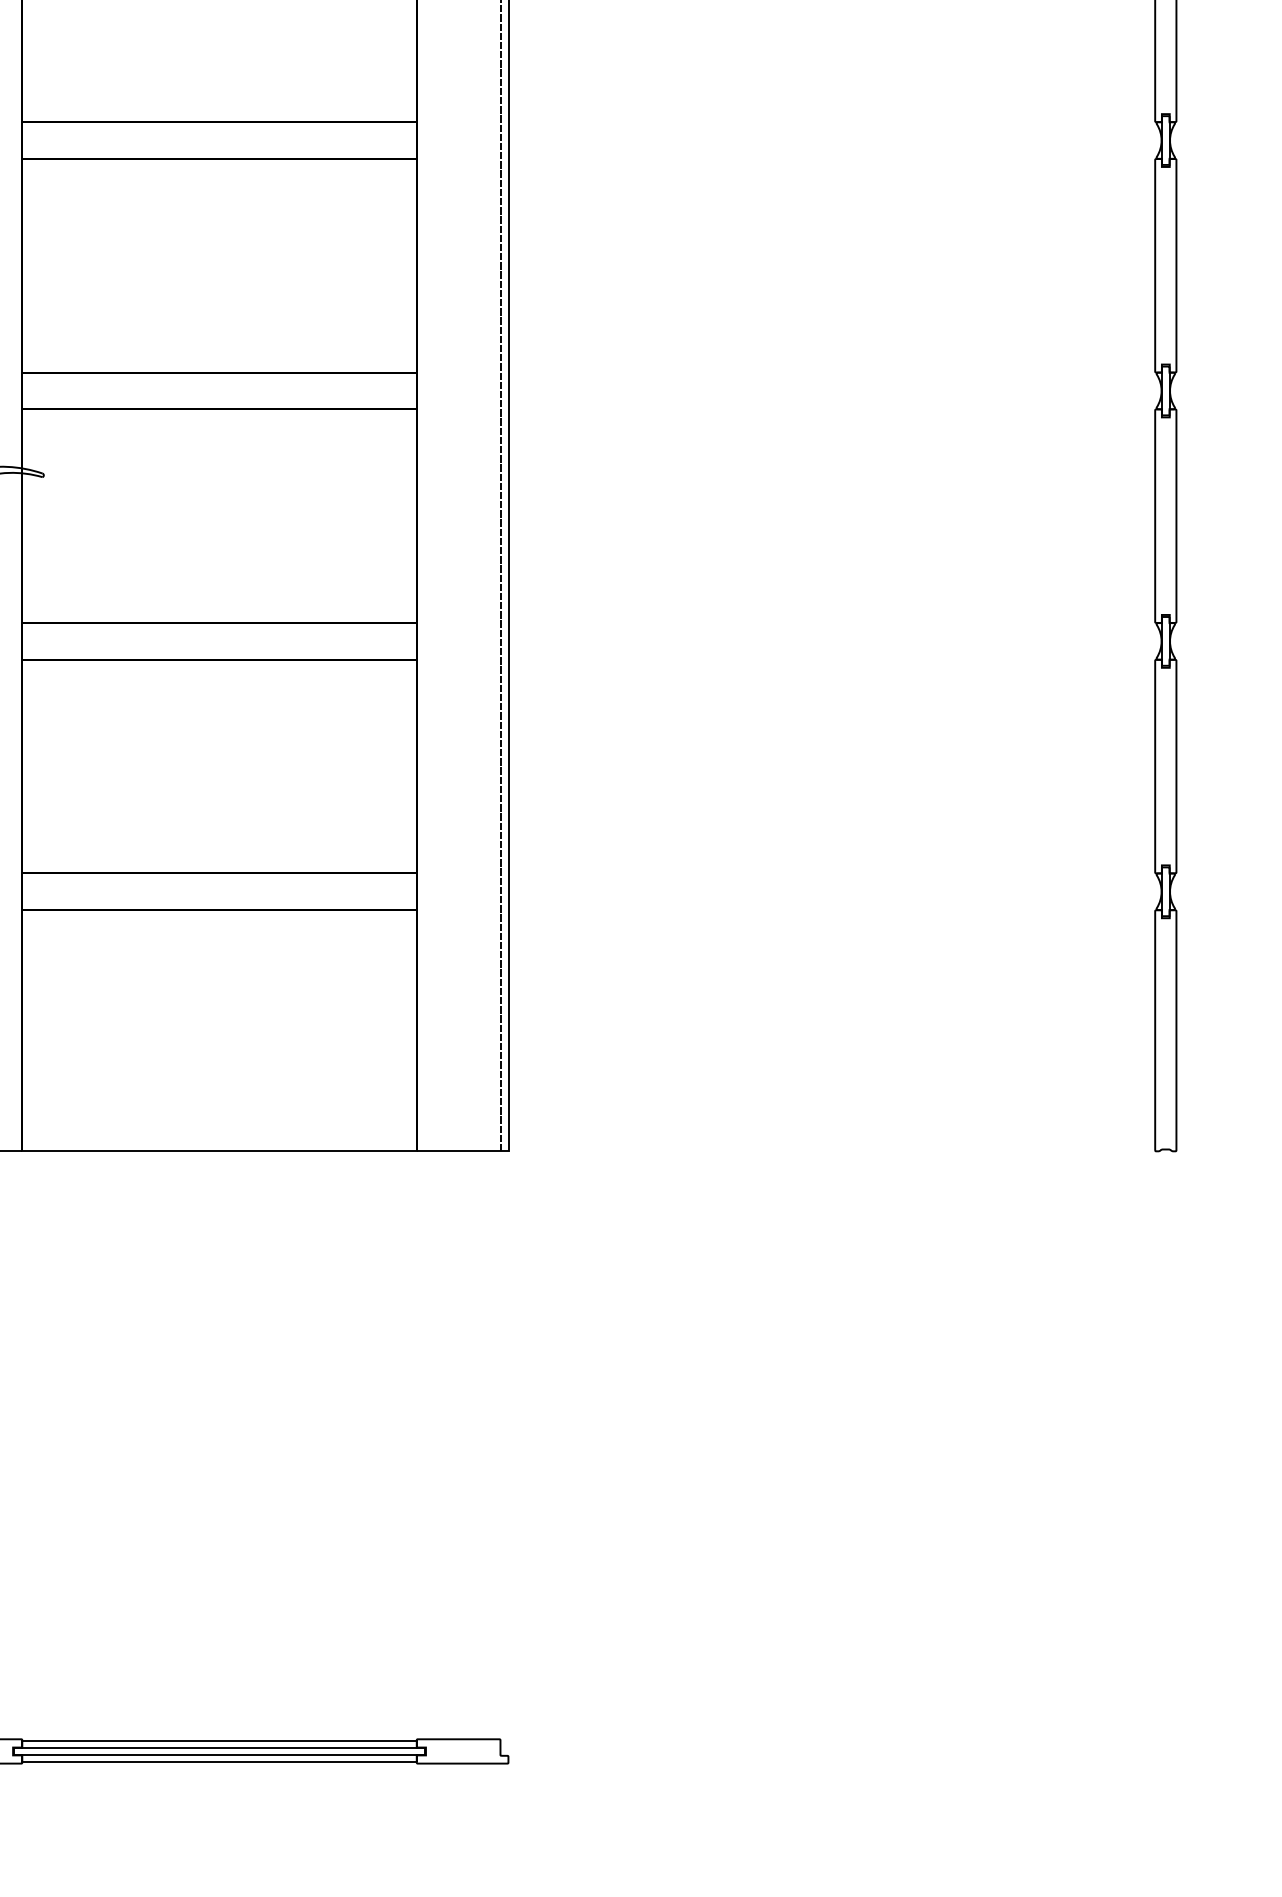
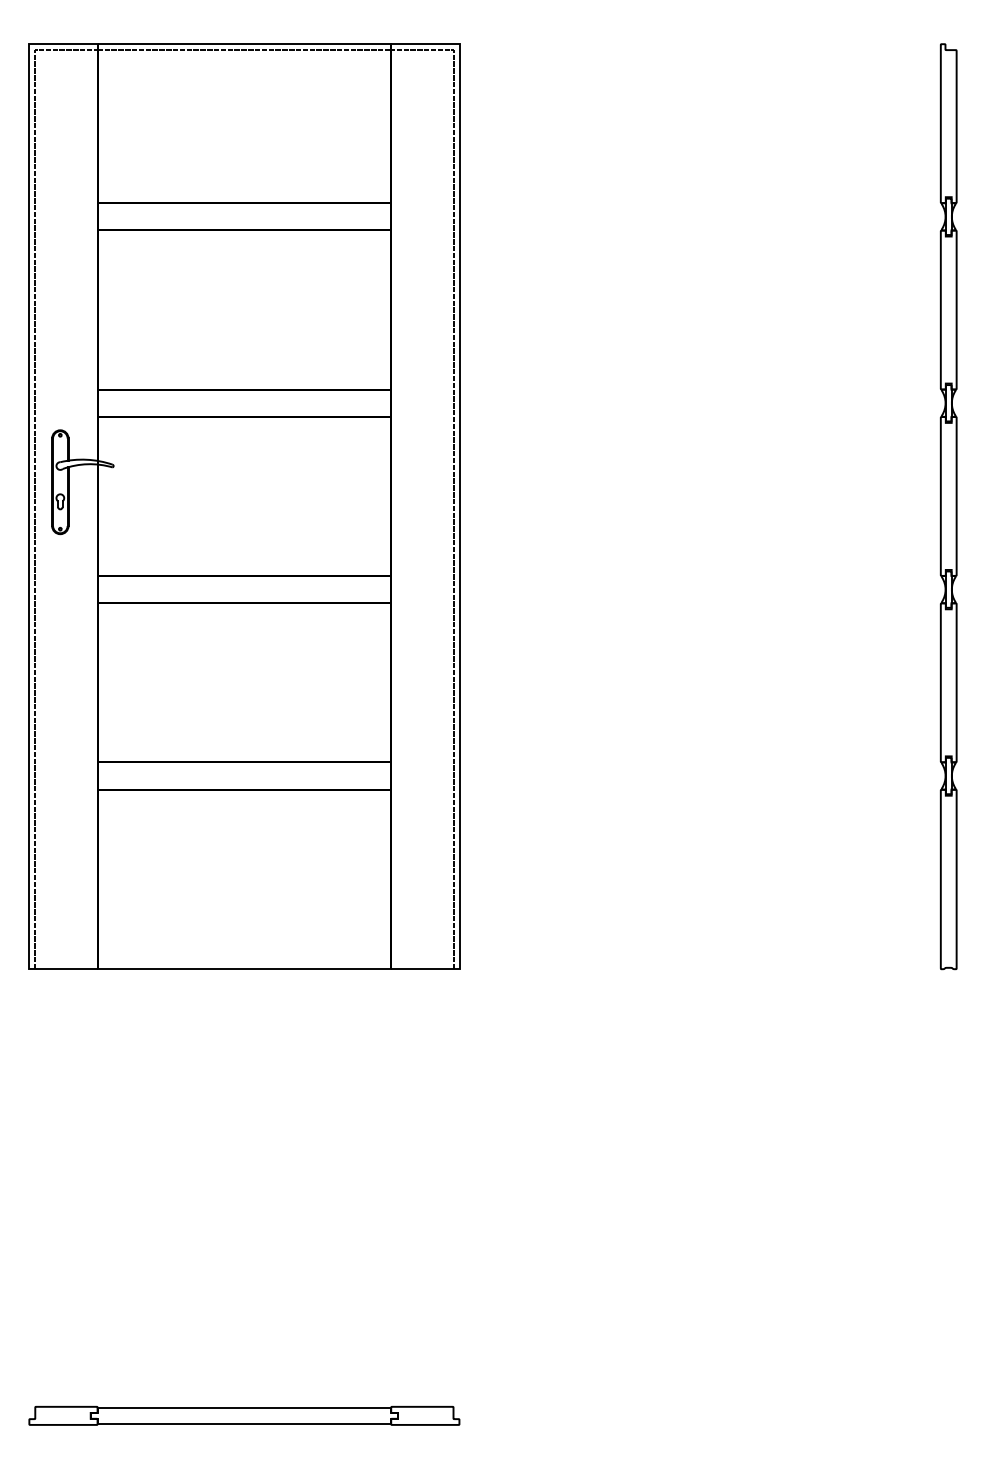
line: (219, 1748) -> (244, 1413), removed
line: (219, 1754) -> (244, 1418), removed

